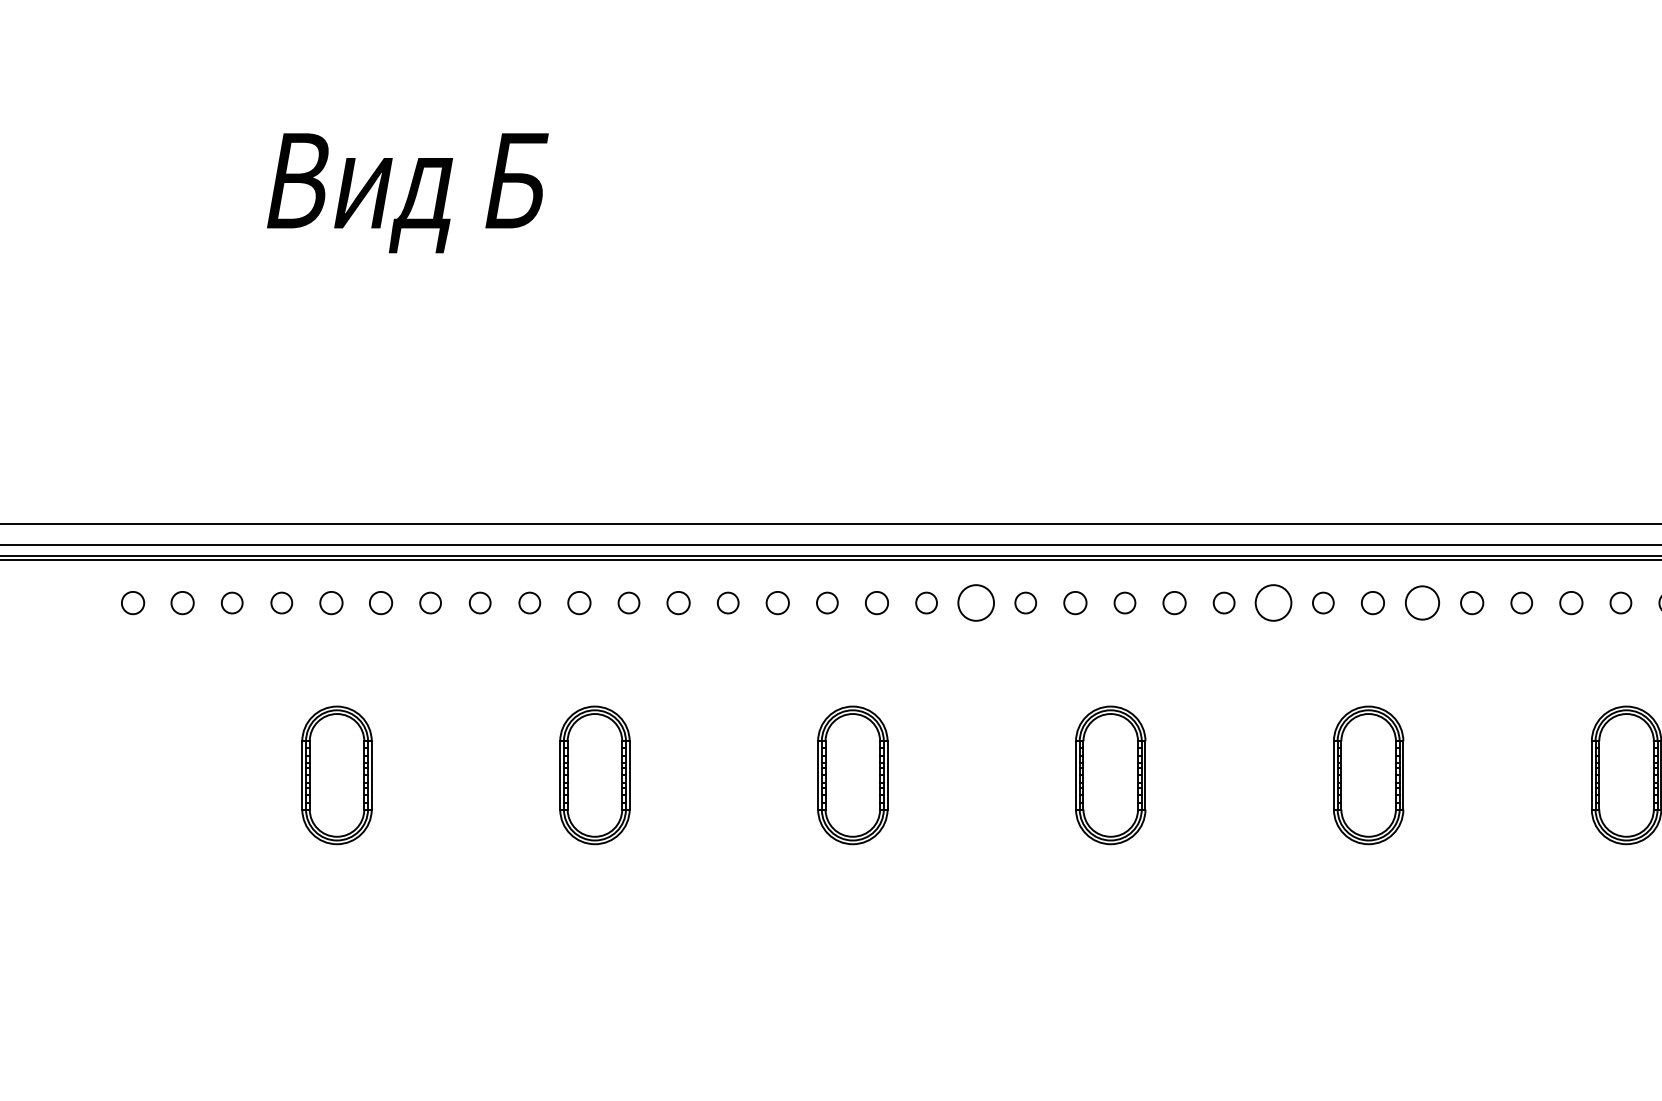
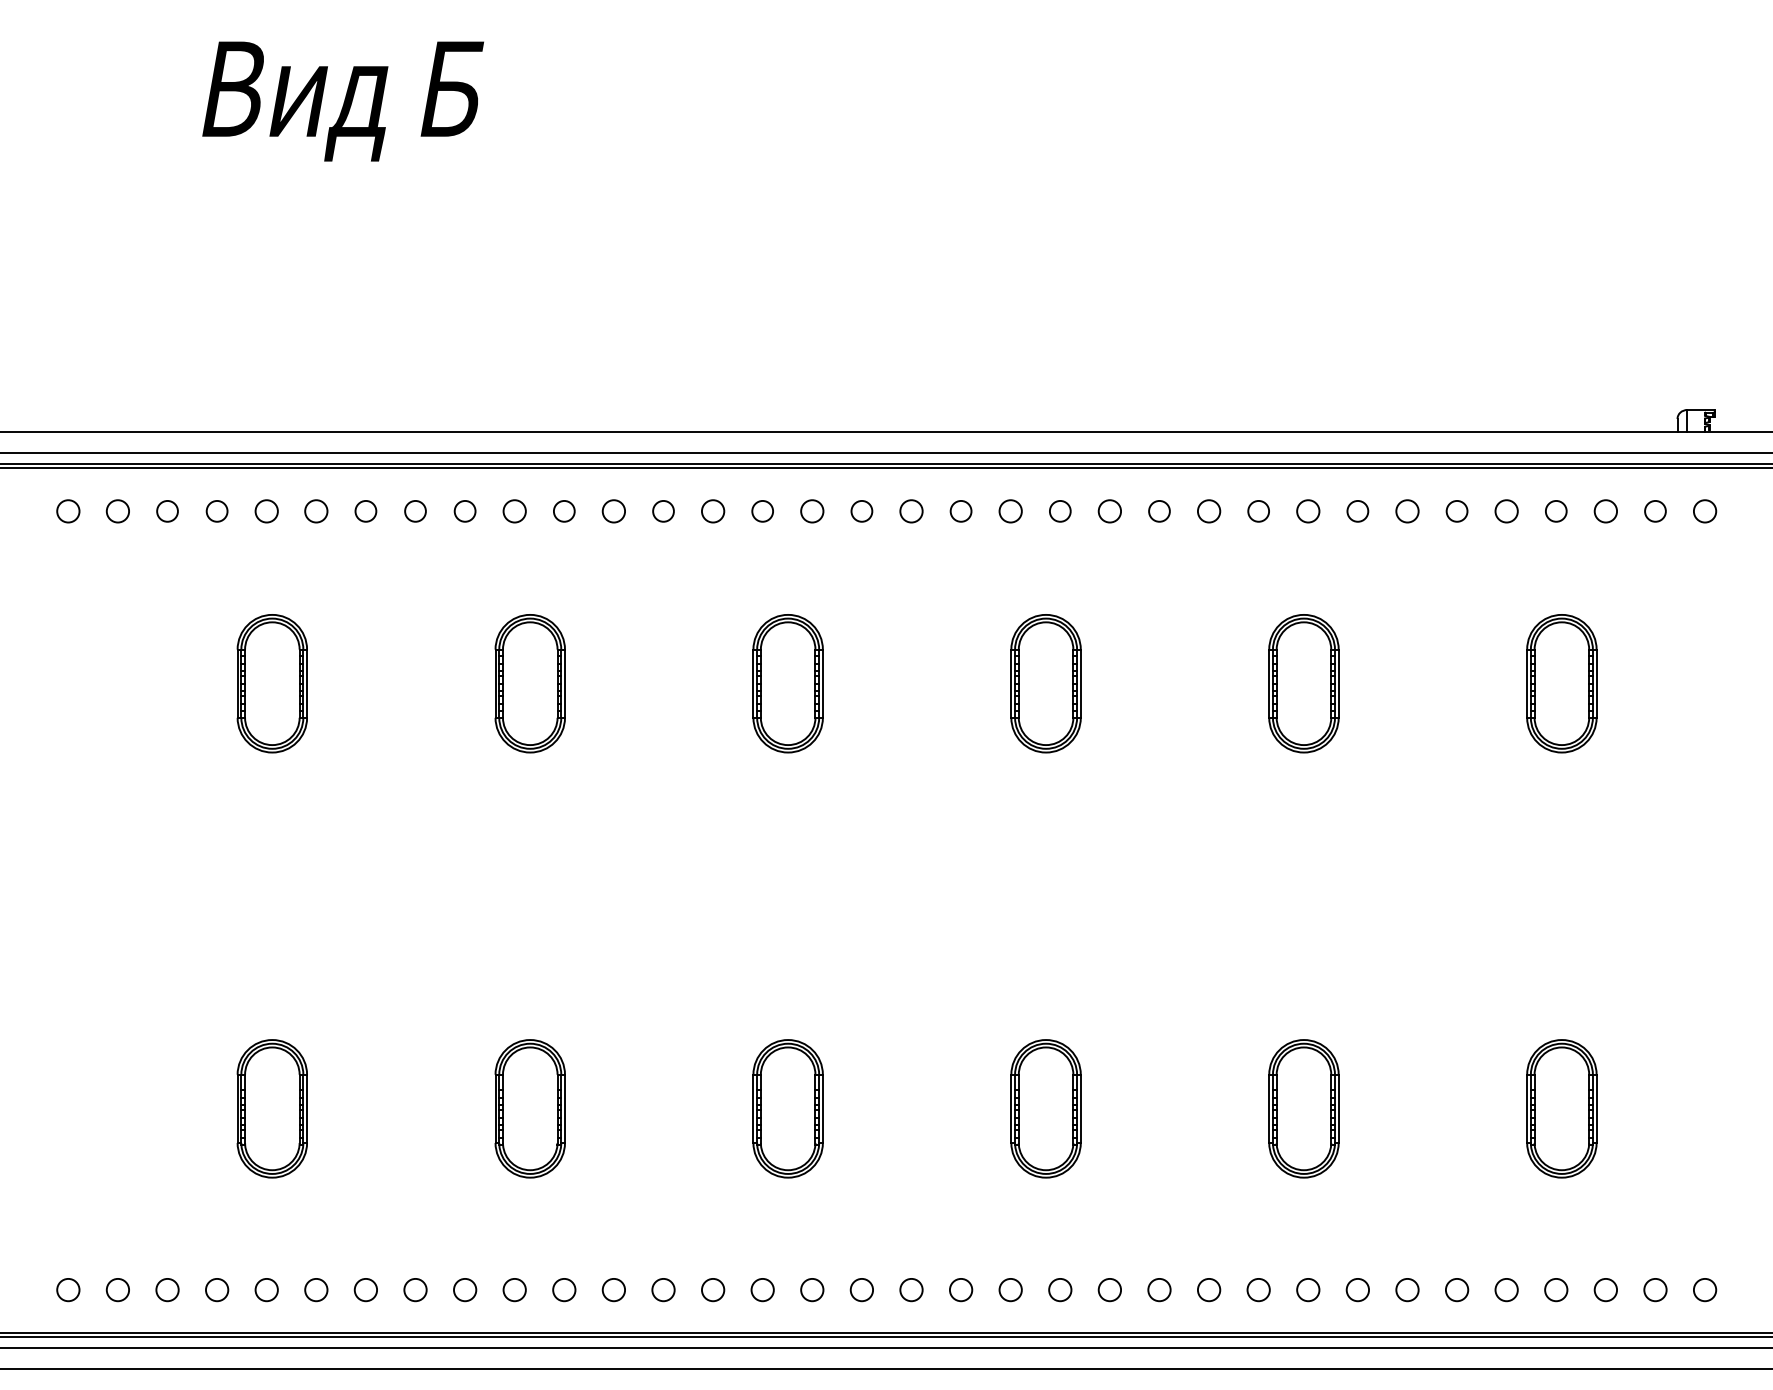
circle: (976, 603) -> (911, 511), size x0.62
circle: (1274, 603) -> (1209, 511), size x0.62
circle: (1422, 603) -> (1357, 511), size x0.62

